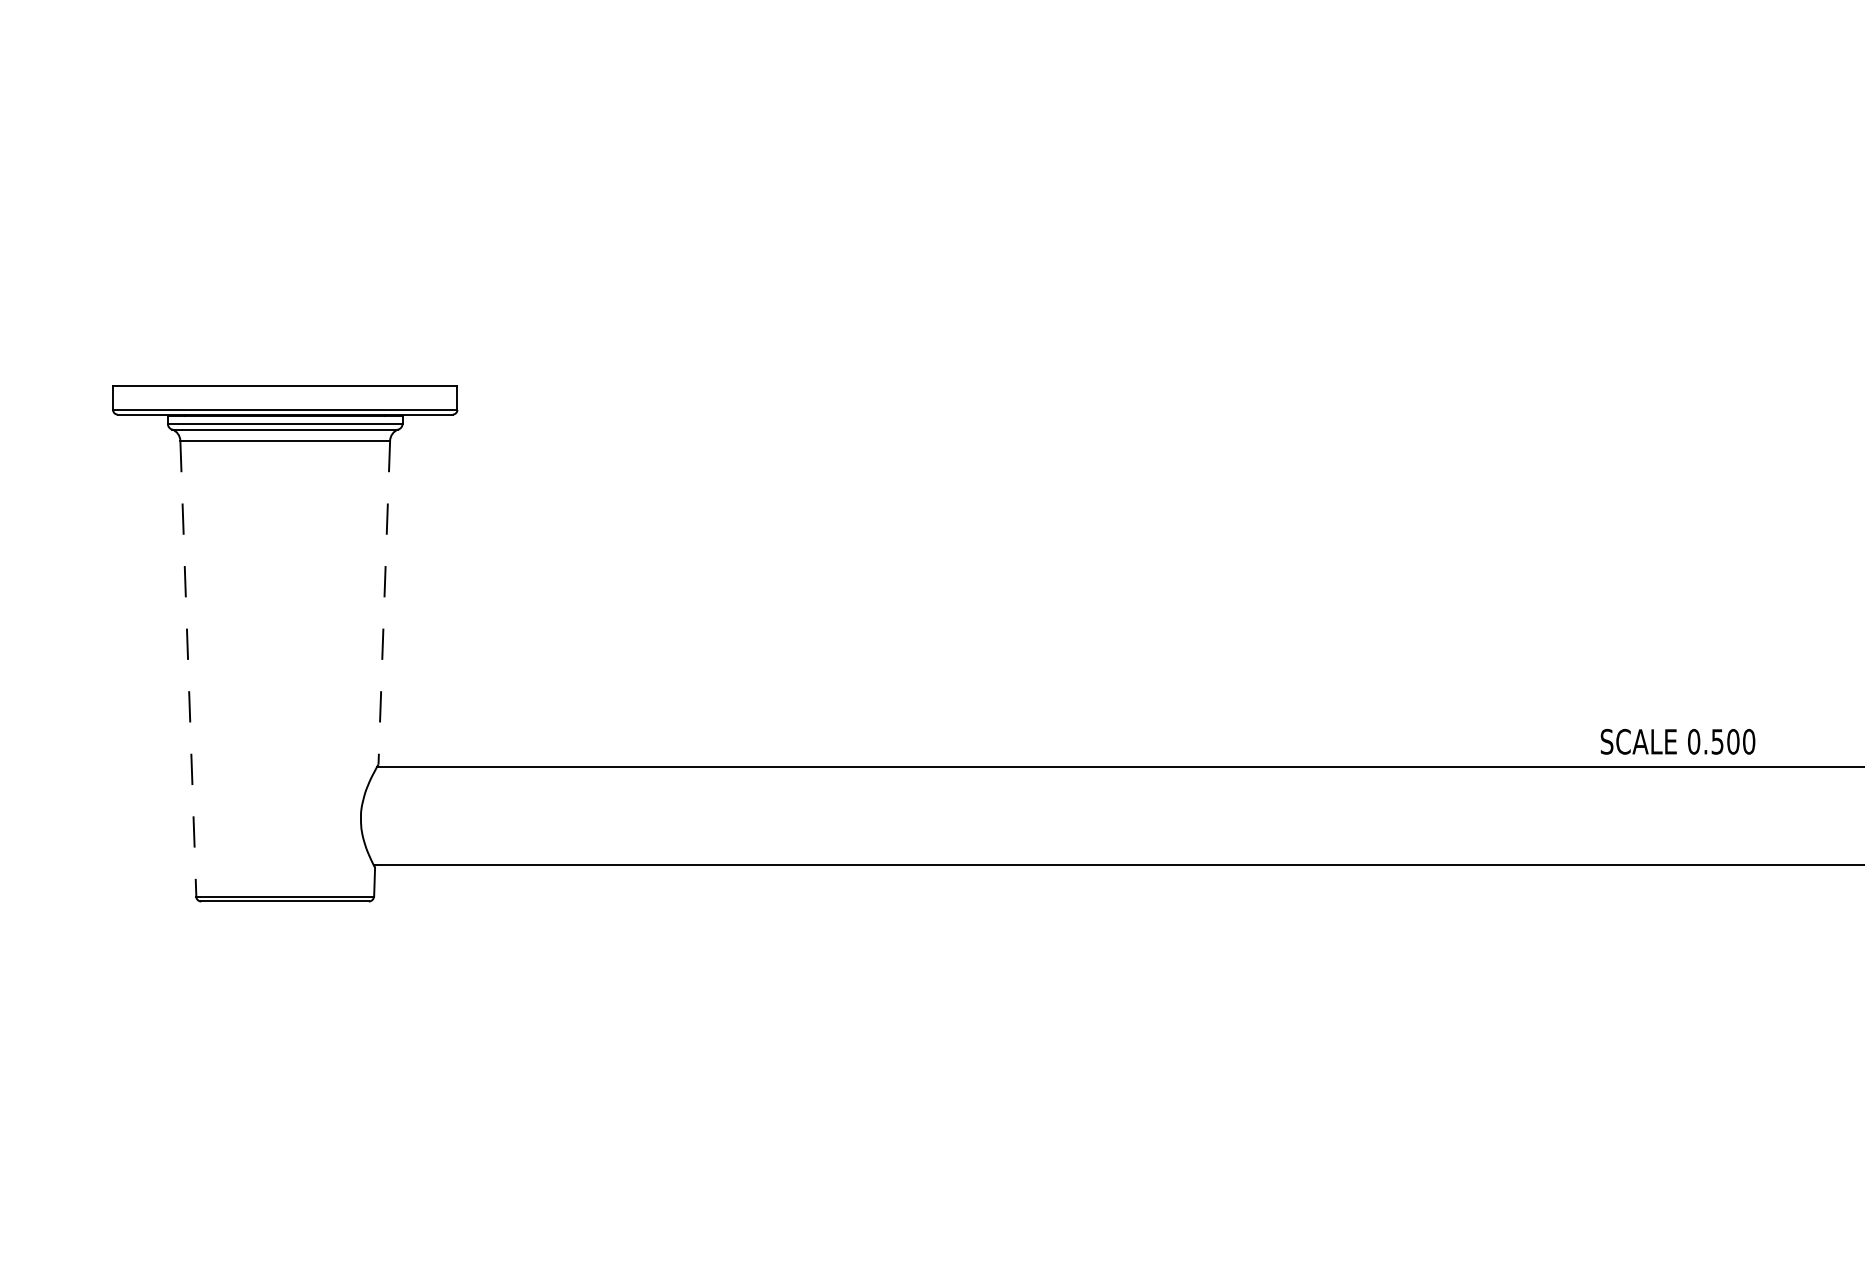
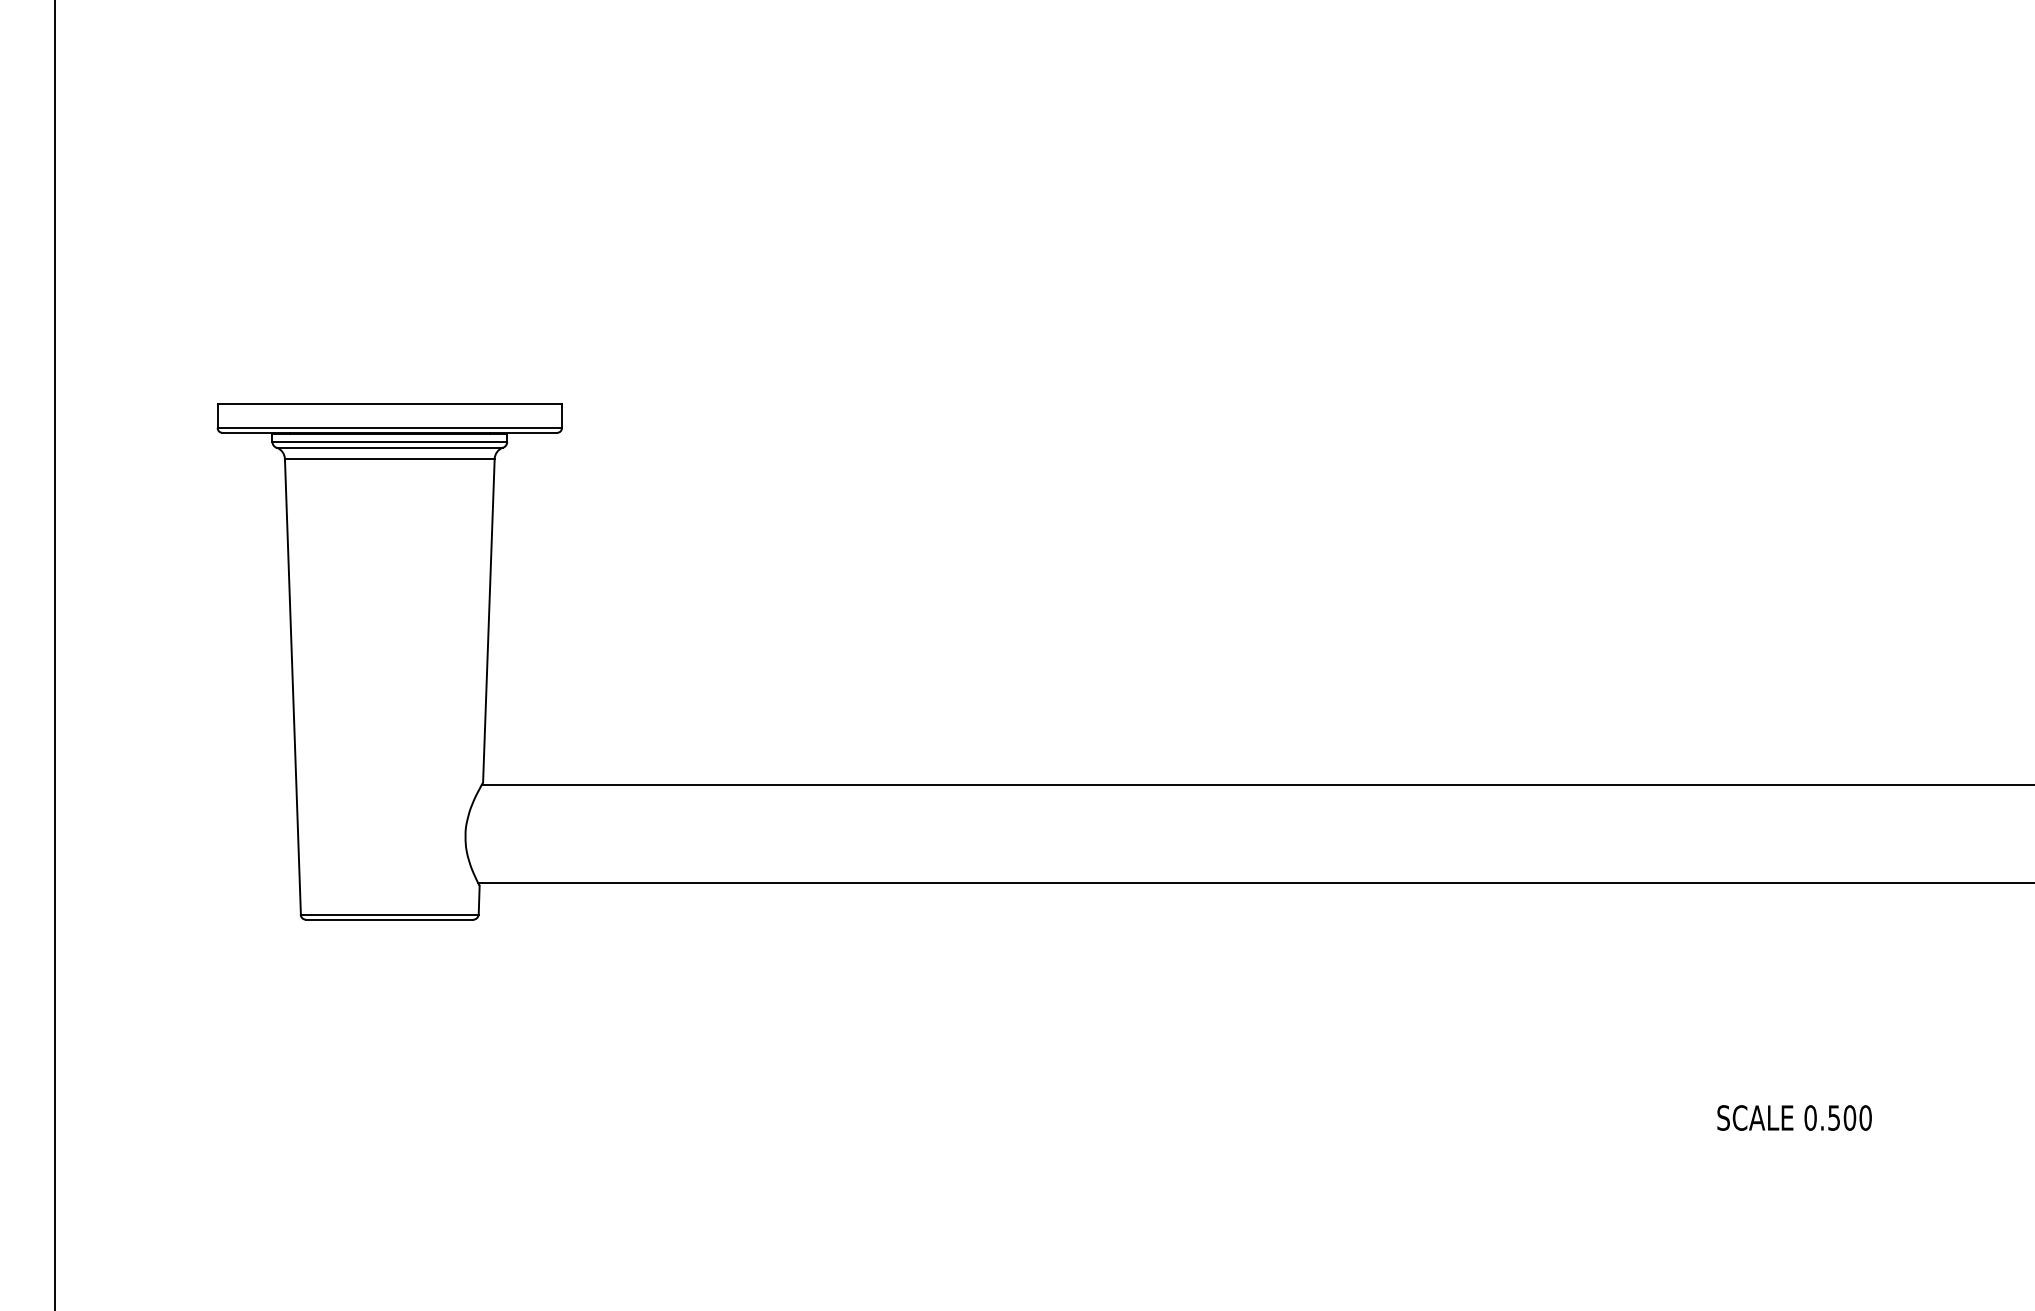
line: (383, 602) -> (488, 620), dashed -> solid
line: (187, 669) -> (292, 687), dashed -> solid
text: (1677, 741) -> (1794, 1117), moved

